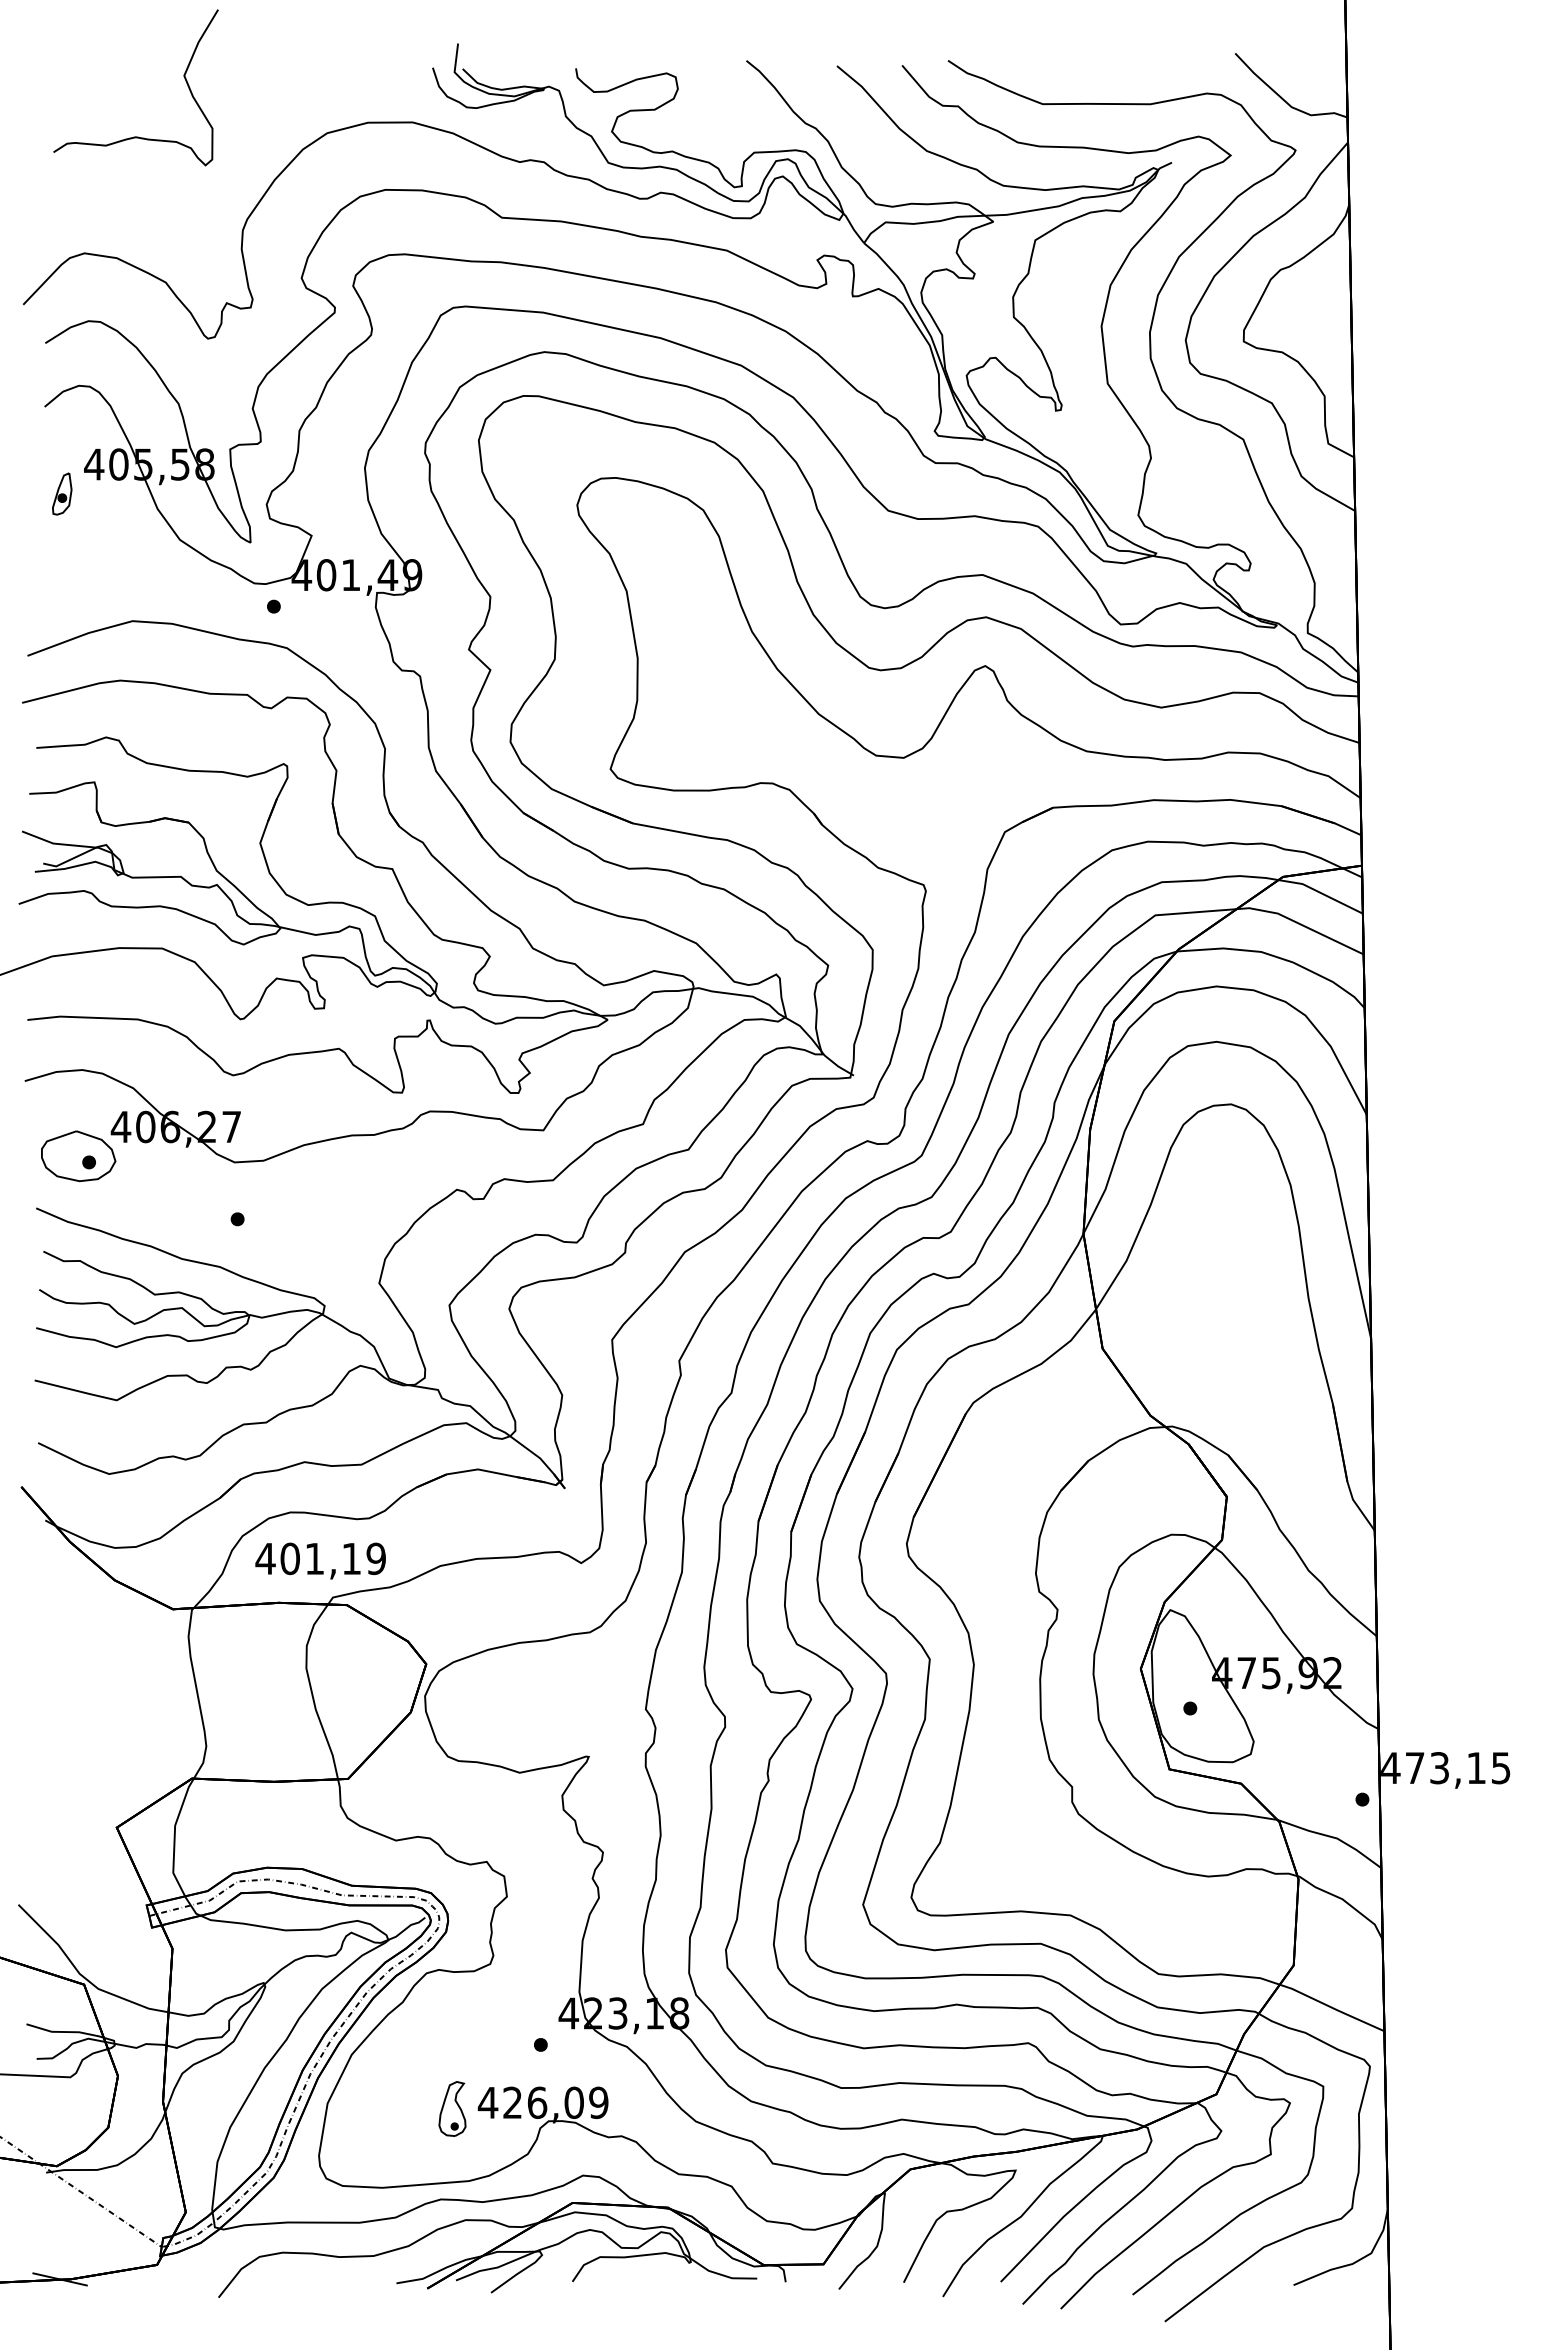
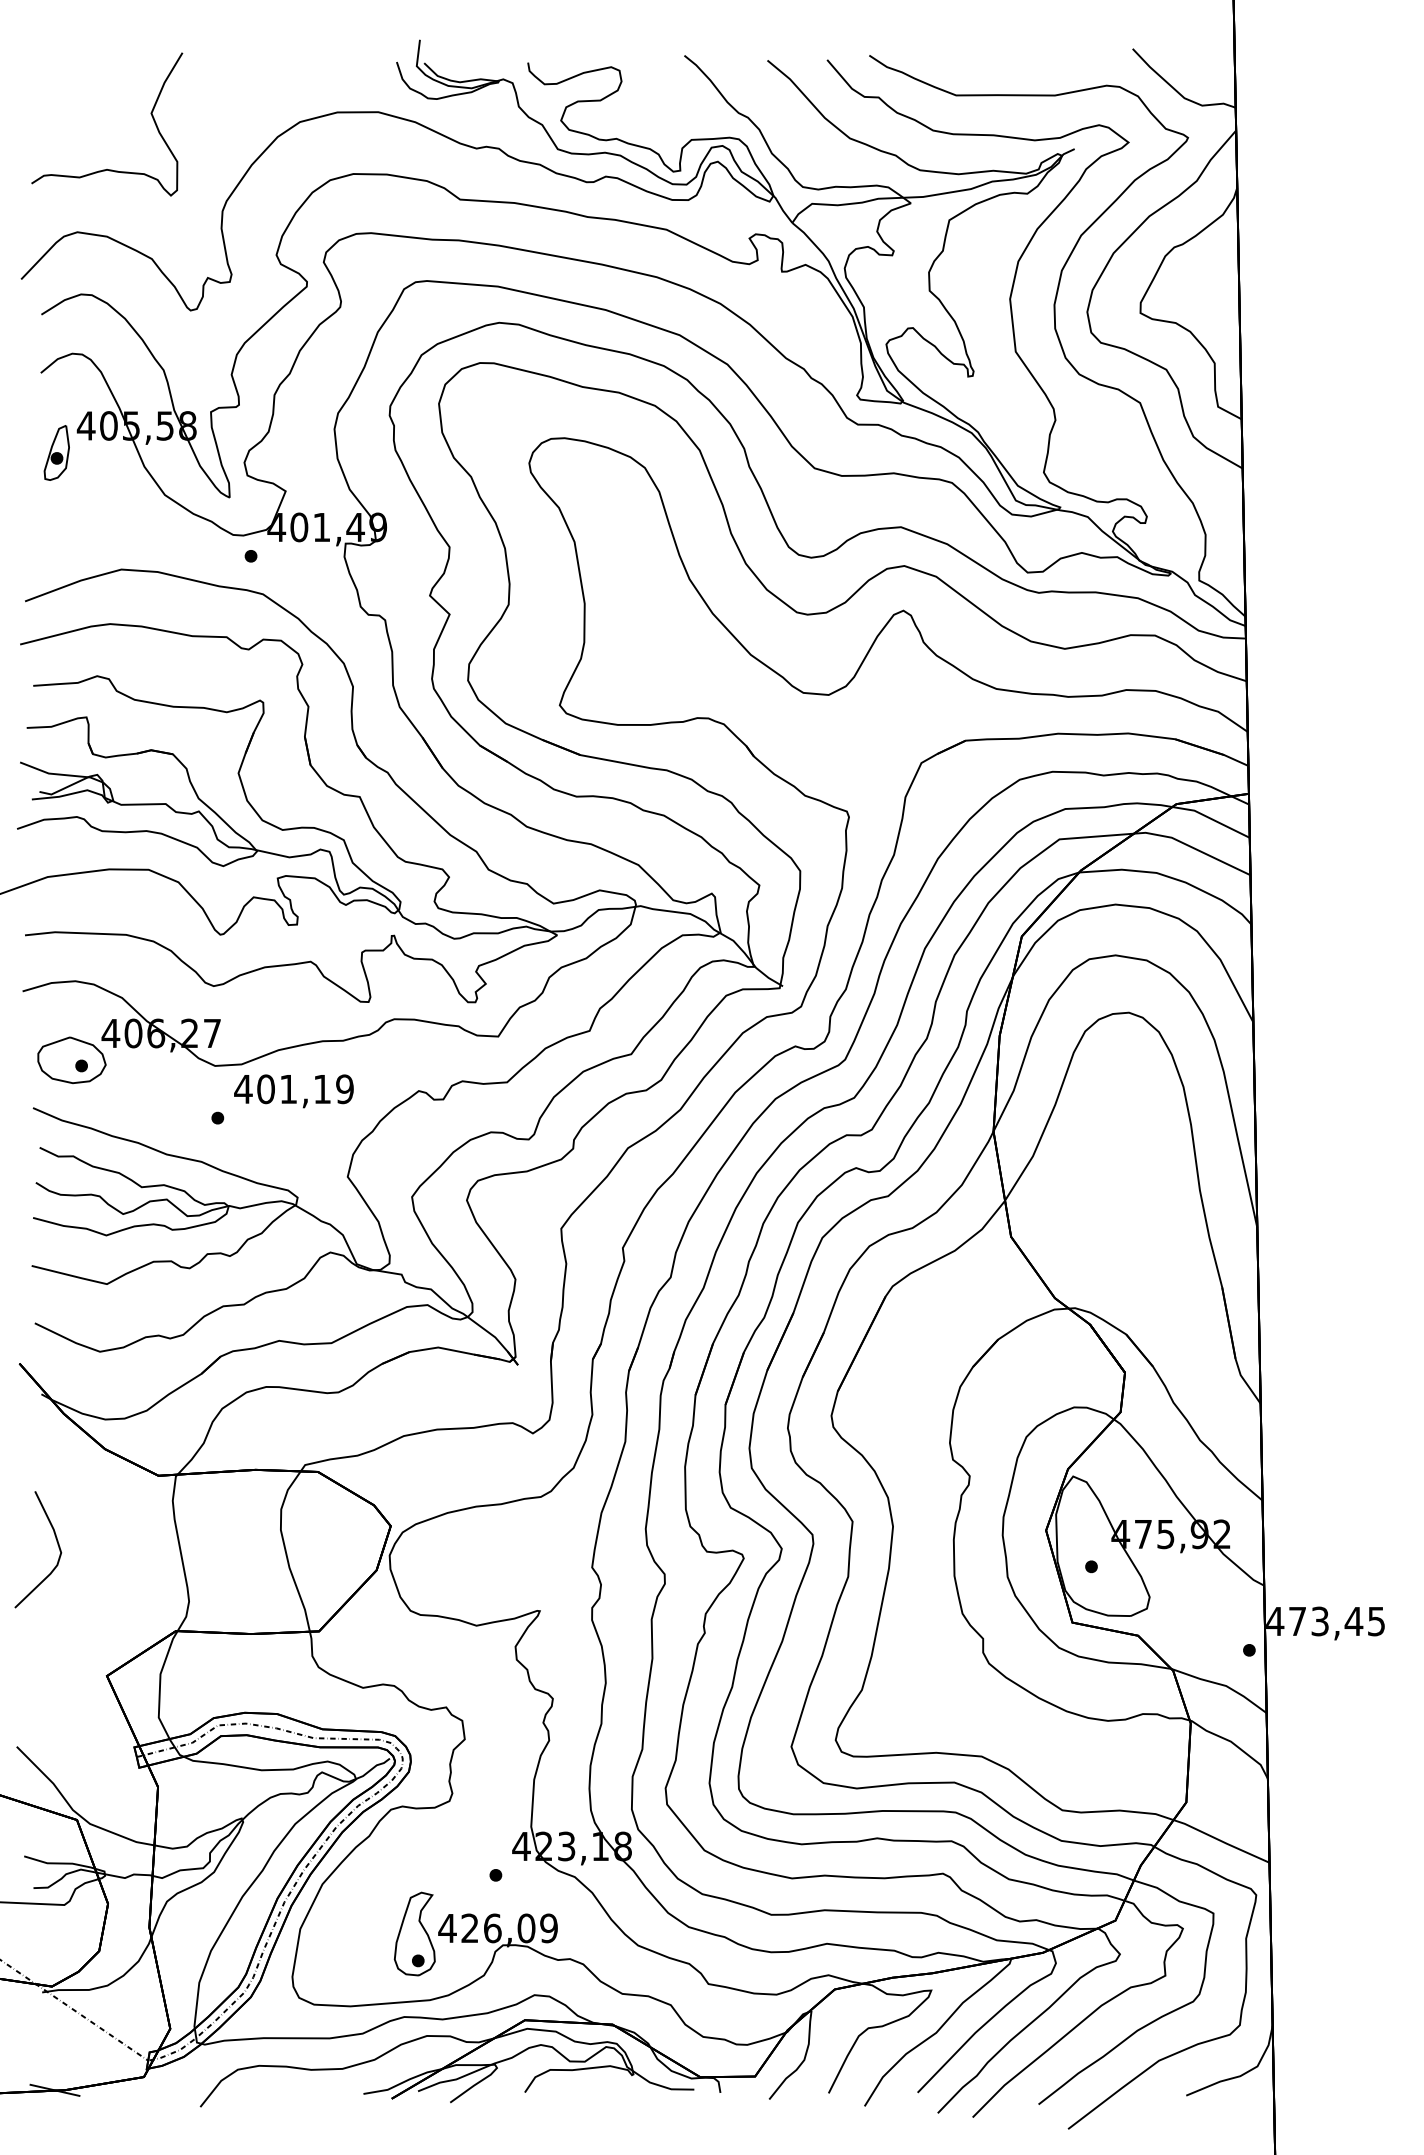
curve: (135, 136) -> (106, 169), moved
part: (62, 493) -> (57, 452), size x1.43
text: (320, 1560) -> (293, 1090), moved
curve: (62, 1683) -> (57, 1543), added
text: (1476, 1767) -> (1353, 1620), 473,15 -> 473,45
part: (452, 2108) -> (414, 1933), size x1.67

